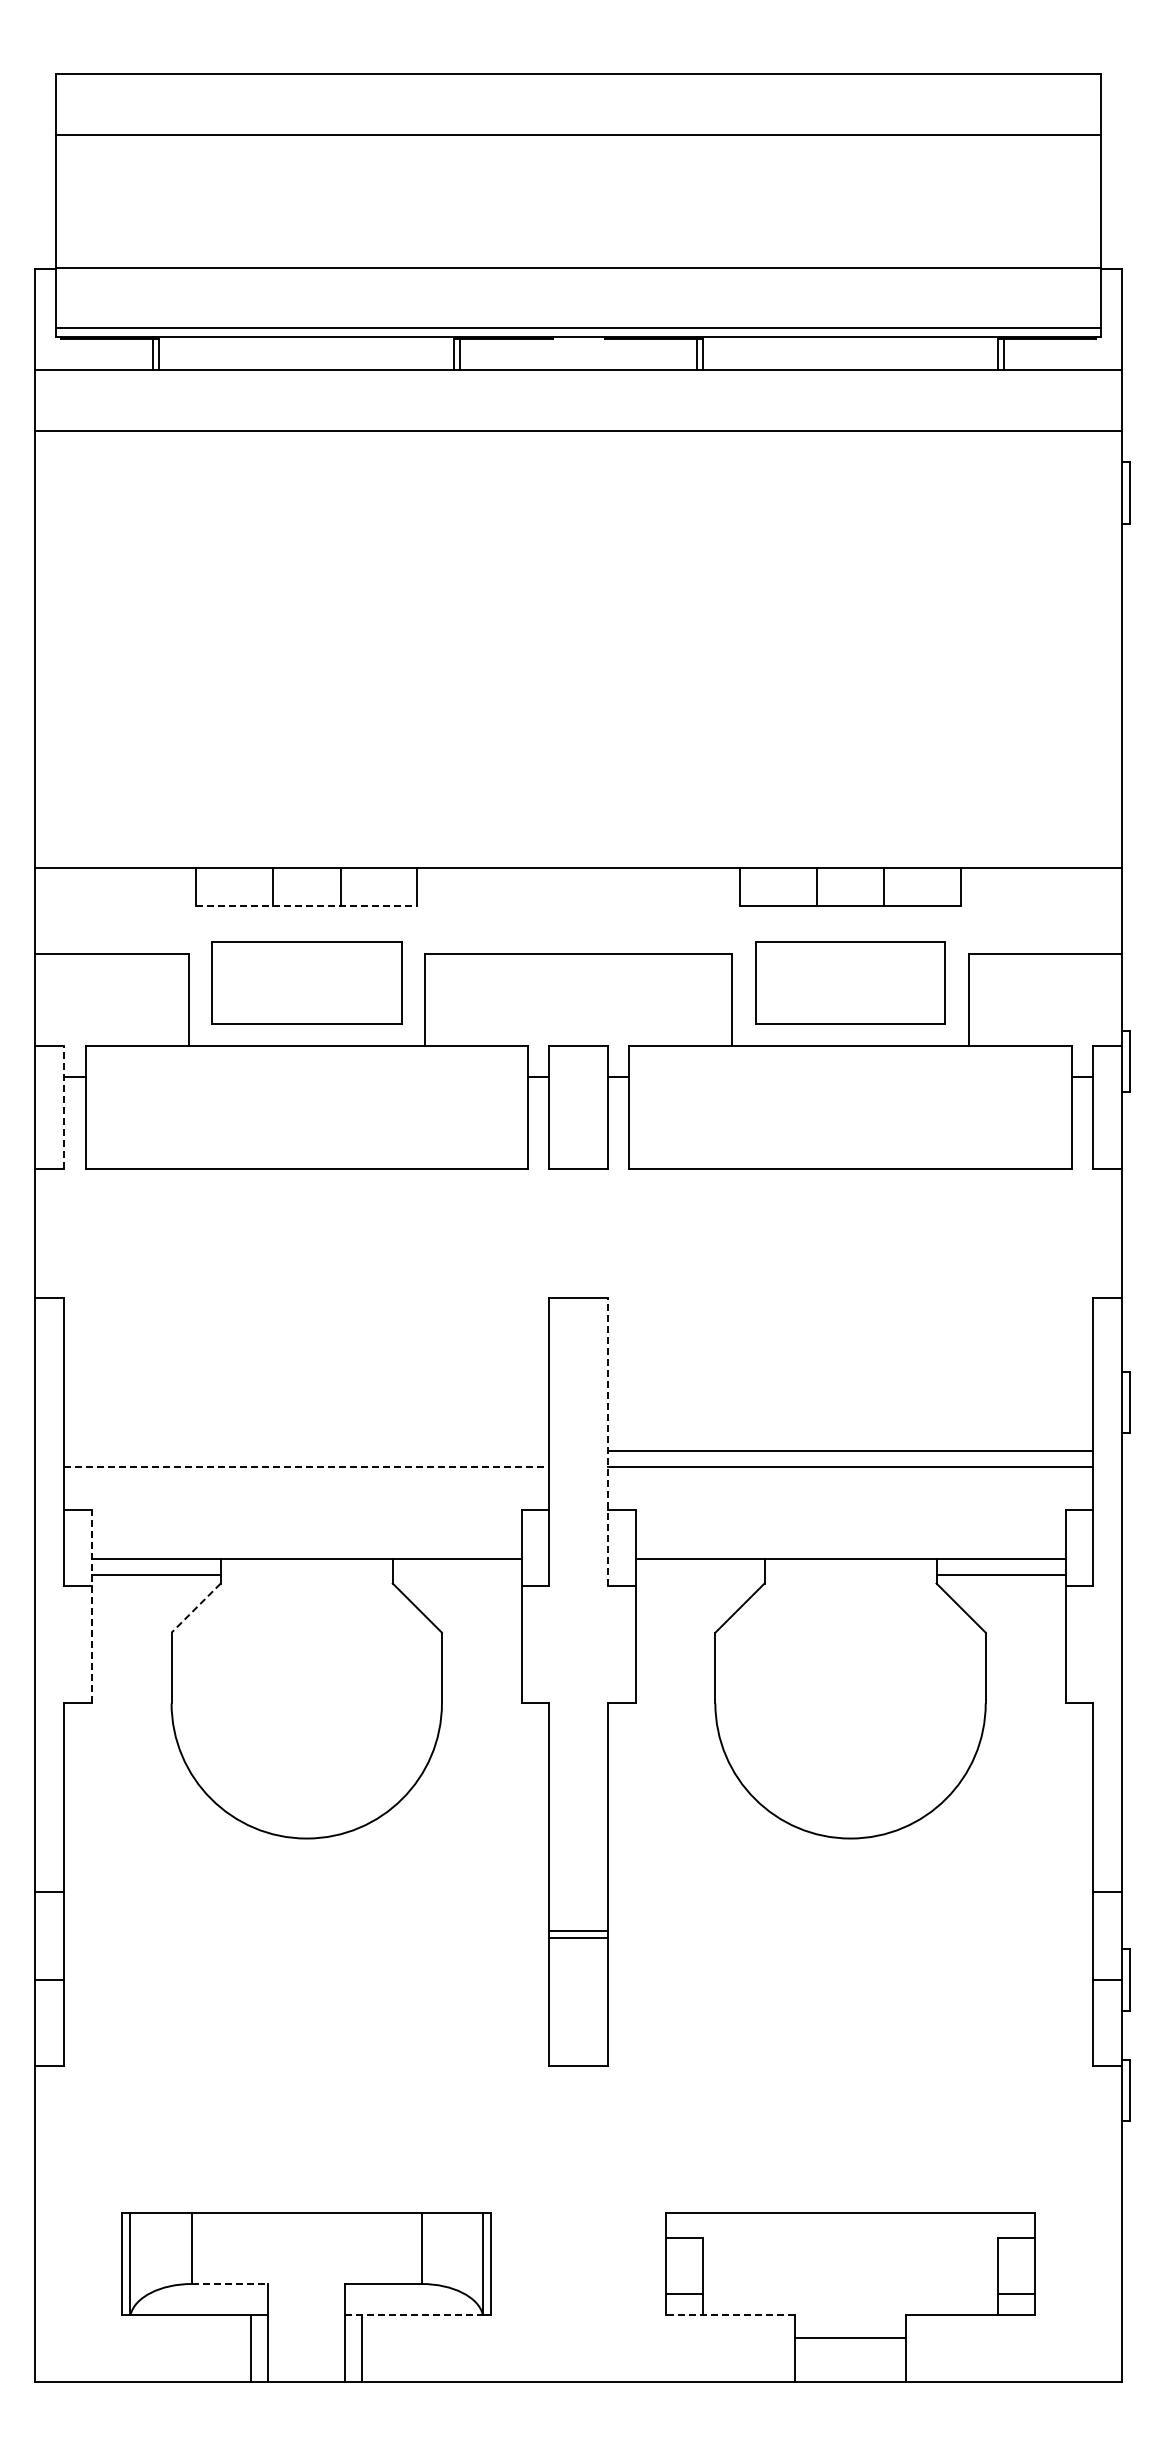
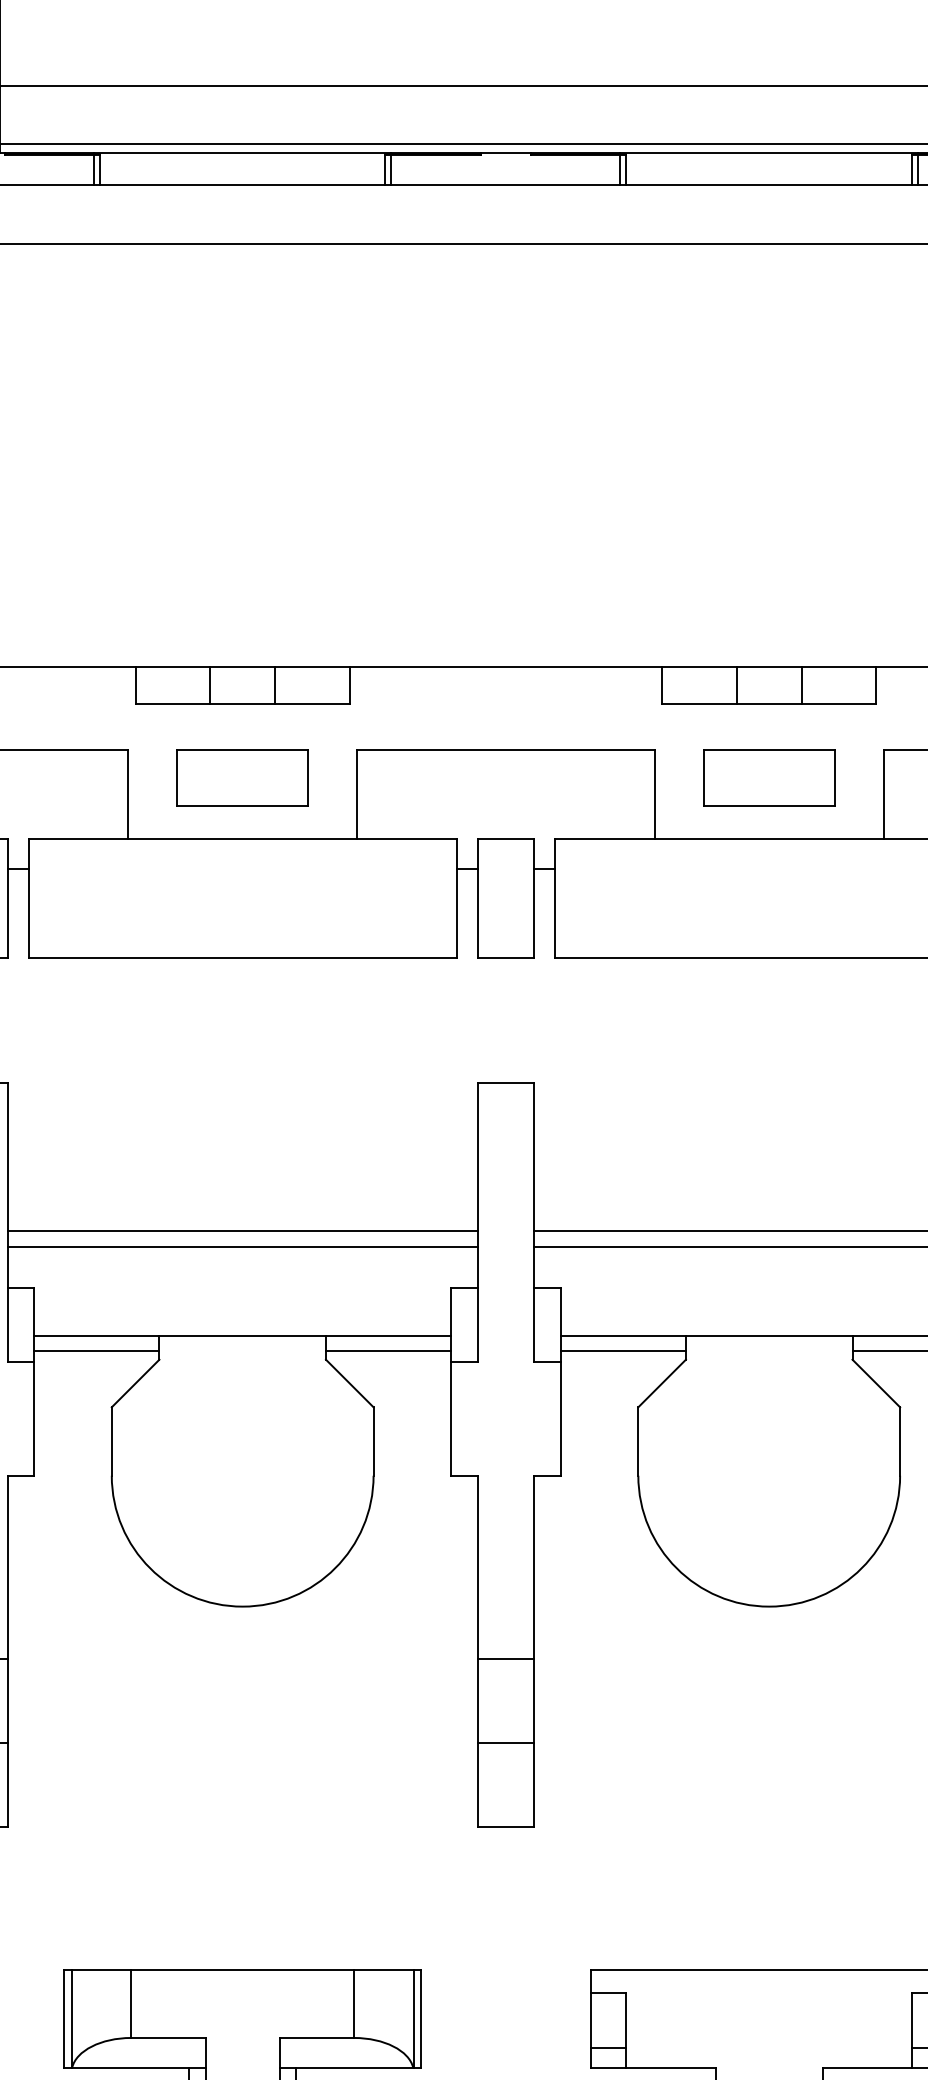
line: (306, 906) -> (242, 704), dashed -> solid
part: (306, 982) -> (242, 777), size x0.71
part: (850, 982) -> (769, 777), size x0.71
line: (64, 1106) -> (8, 897), dashed -> solid
line: (607, 1441) -> (533, 1222), dashed -> solid
line: (306, 1450) -> (242, 1230), added
line: (306, 1466) -> (242, 1246), dashed -> solid
line: (456, 1574) -> (387, 1350), added
line: (699, 1574) -> (622, 1350), added
line: (91, 1606) -> (34, 1381), dashed -> solid
line: (196, 1608) -> (135, 1383), dashed -> solid
line: (578, 1930) -> (505, 1743), moved
line: (578, 1938) -> (505, 1658), moved
line: (230, 2284) -> (168, 2038), dashed -> solid
line: (414, 2314) -> (347, 2067), dashed -> solid
line: (730, 2314) -> (652, 2067), dashed -> solid

